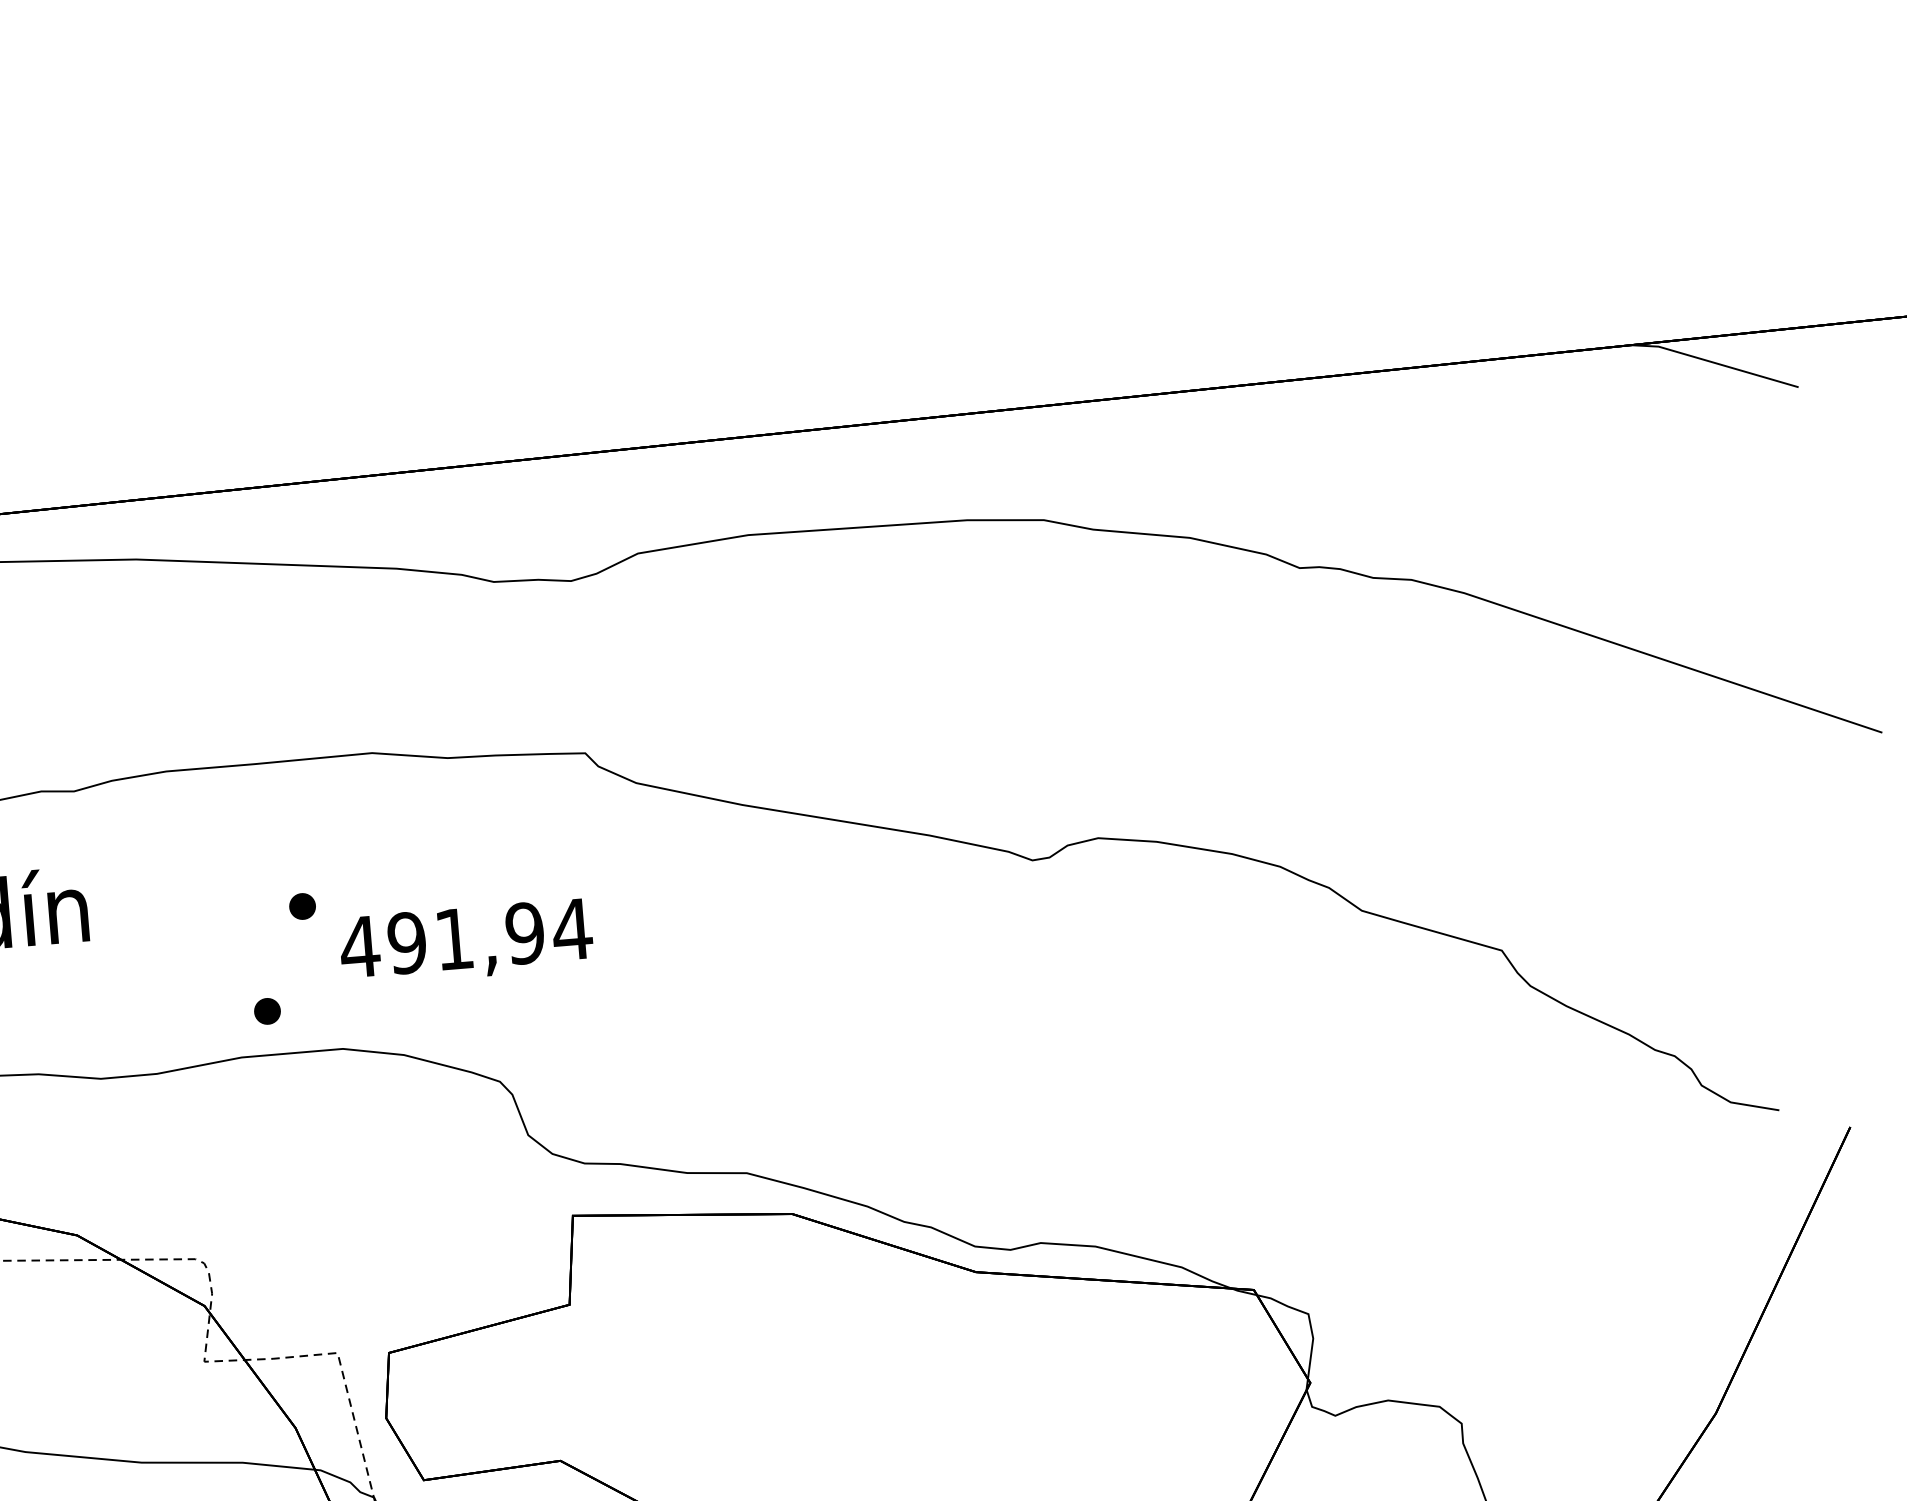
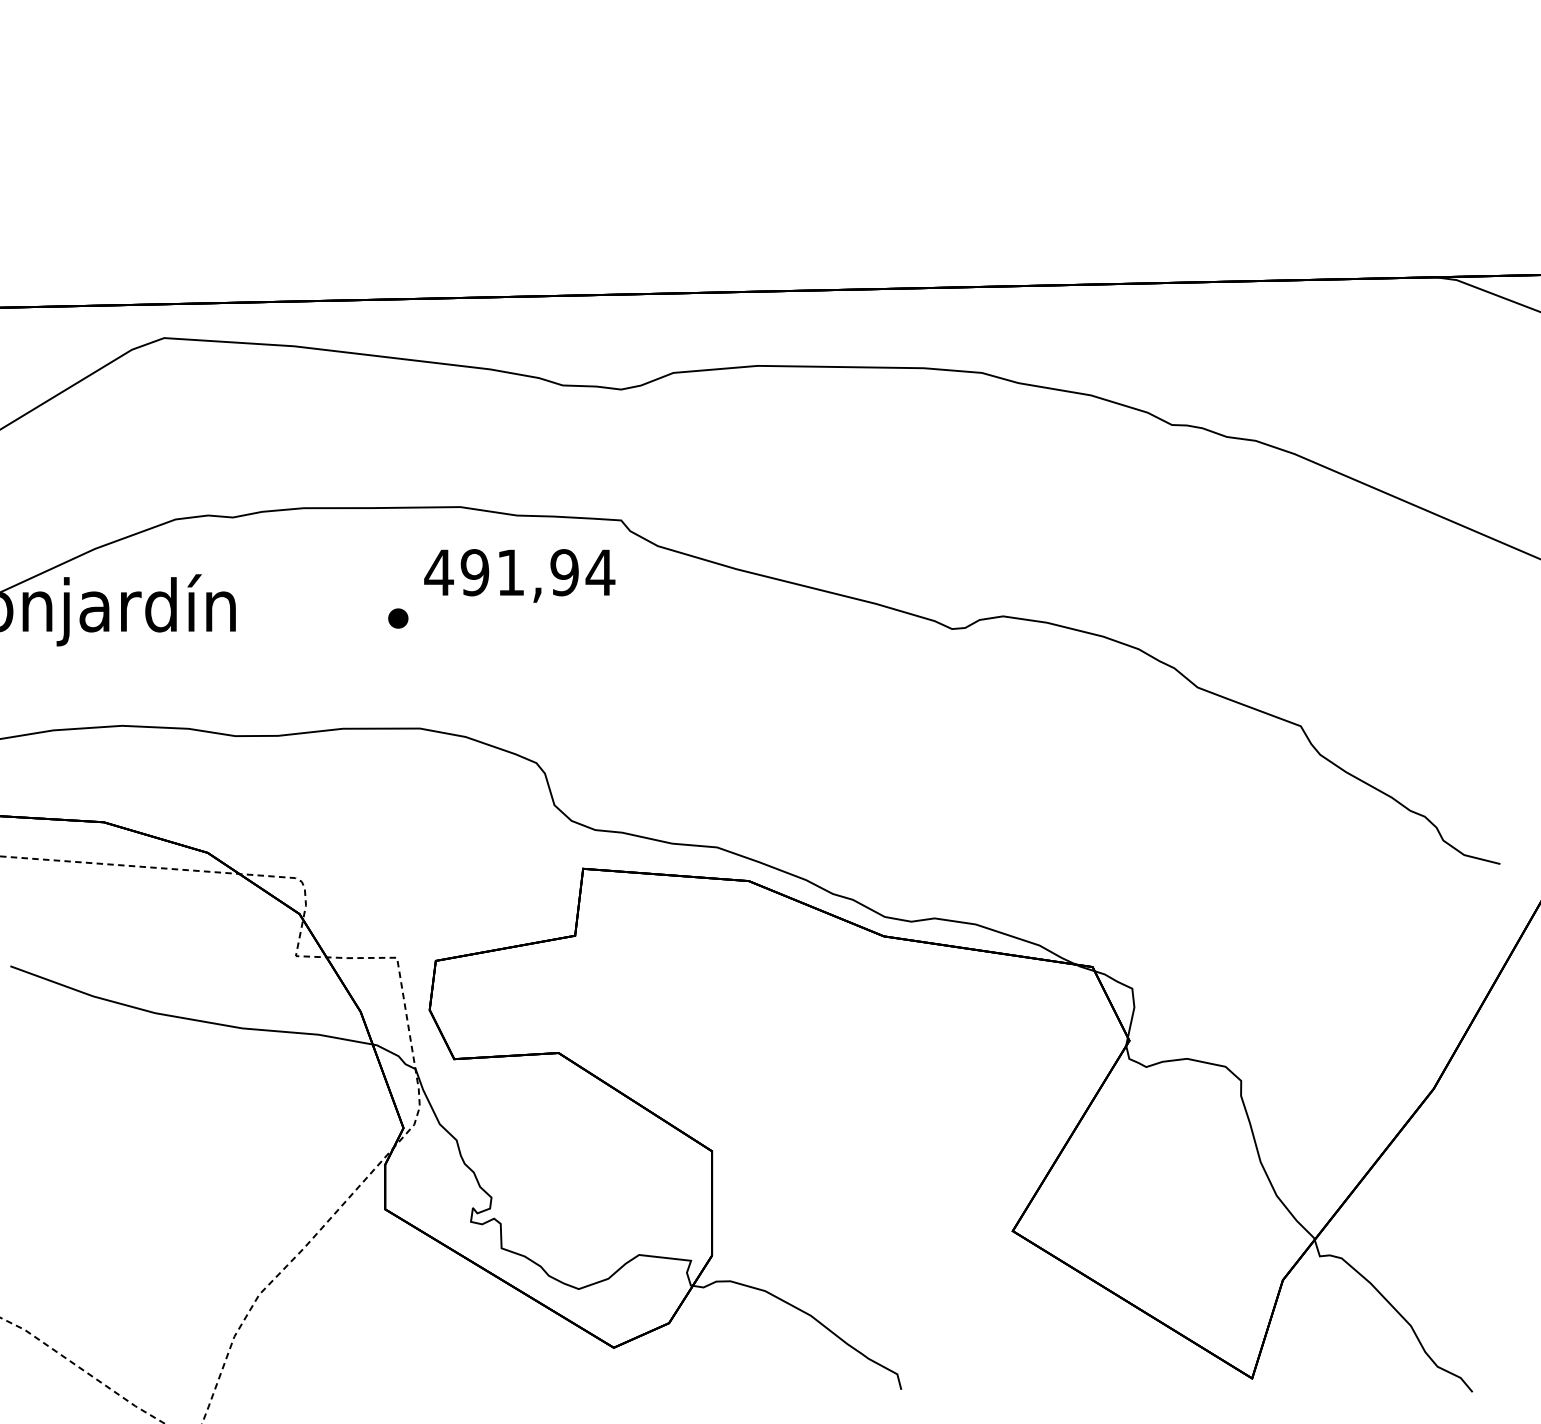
text: (466, 941) -> (519, 575), moved
part: (267, 1011) -> (365, 695), removed

